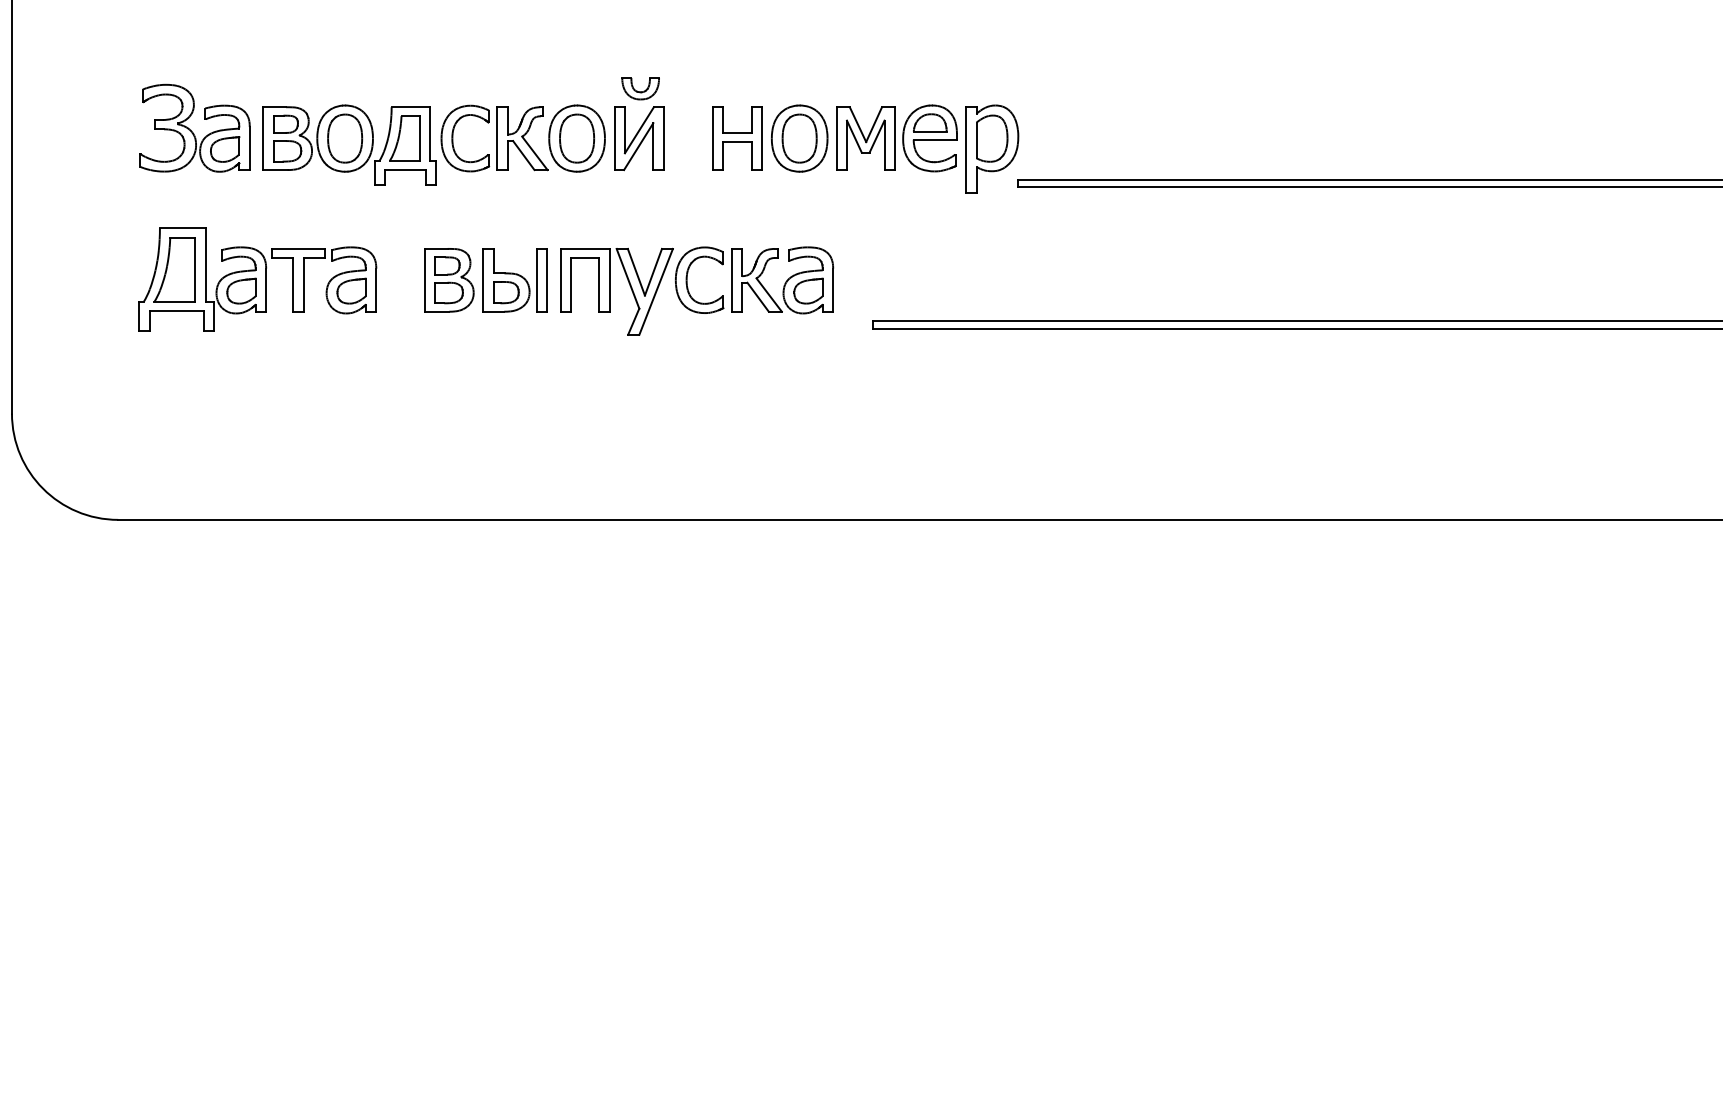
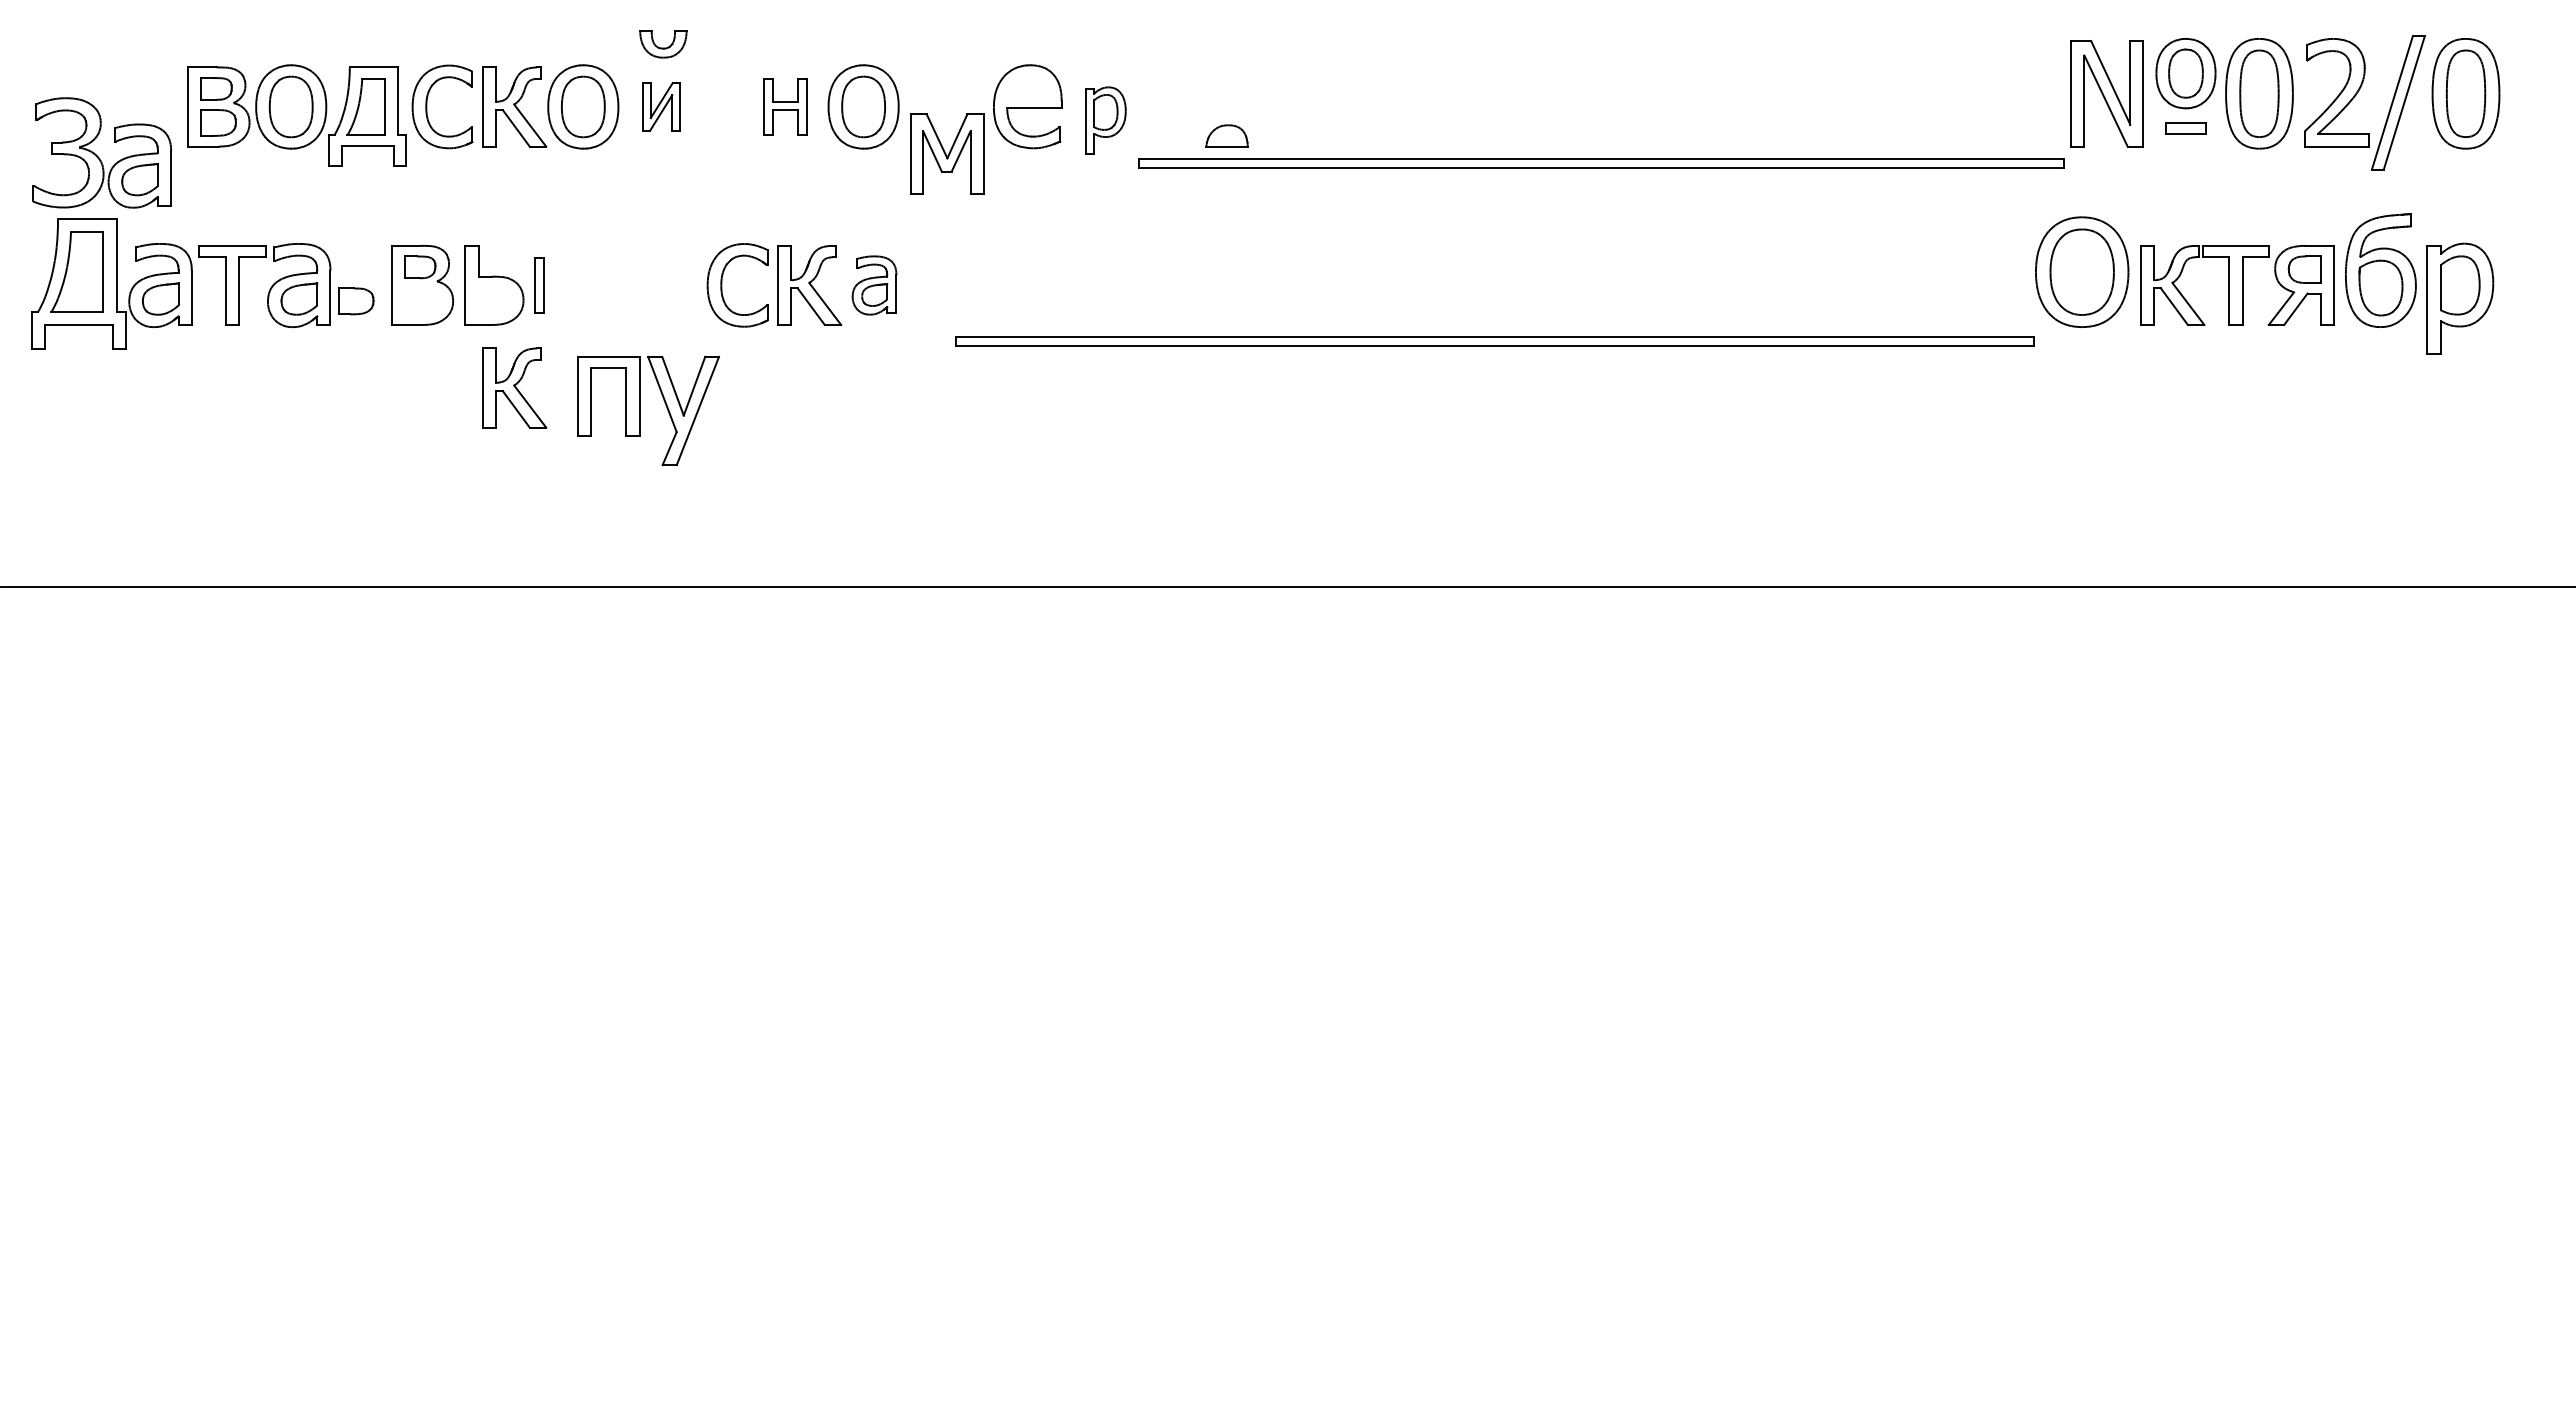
part: (929, 122) -> (1226, 135), moved
part: (194, 127) -> (101, 152), moved
part: (639, 138) -> (661, 106), size x0.6
part: (736, 138) -> (784, 106), size x0.7
part: (866, 138) -> (947, 153), moved
part: (991, 149) -> (1105, 120), size x0.6
part: (542, 280) -> (539, 285), size x0.7
part: (808, 280) -> (874, 285), size x0.7
part: (610, 291) -> (640, 410), moved
part: (506, 292) -> (494, 300), removed
part: (449, 293) -> (356, 301), moved
part: (522, 361) -> (514, 387), added

